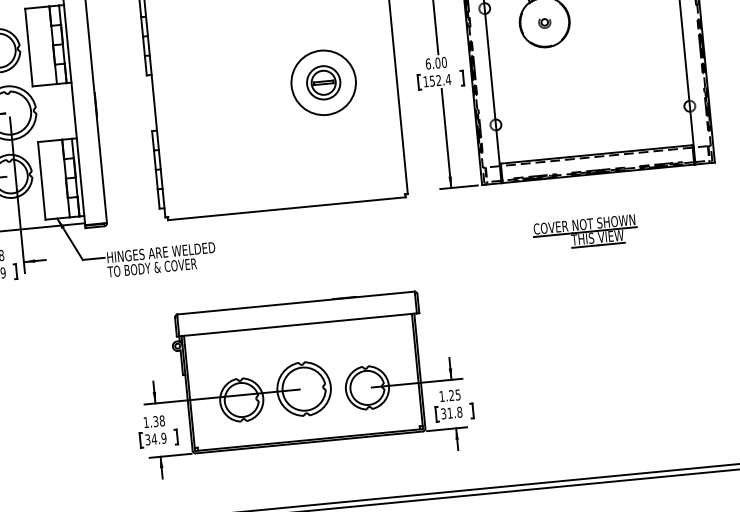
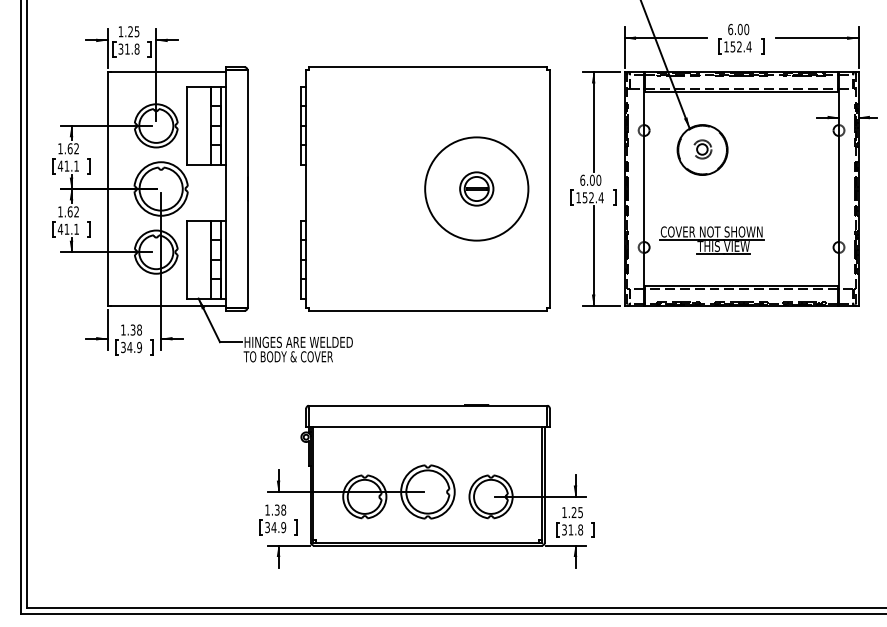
part: (544, 22) -> (702, 150), size x1.6
circle: (323, 82) -> (476, 188), size x1.6
part: (585, 232) -> (711, 240), moved

